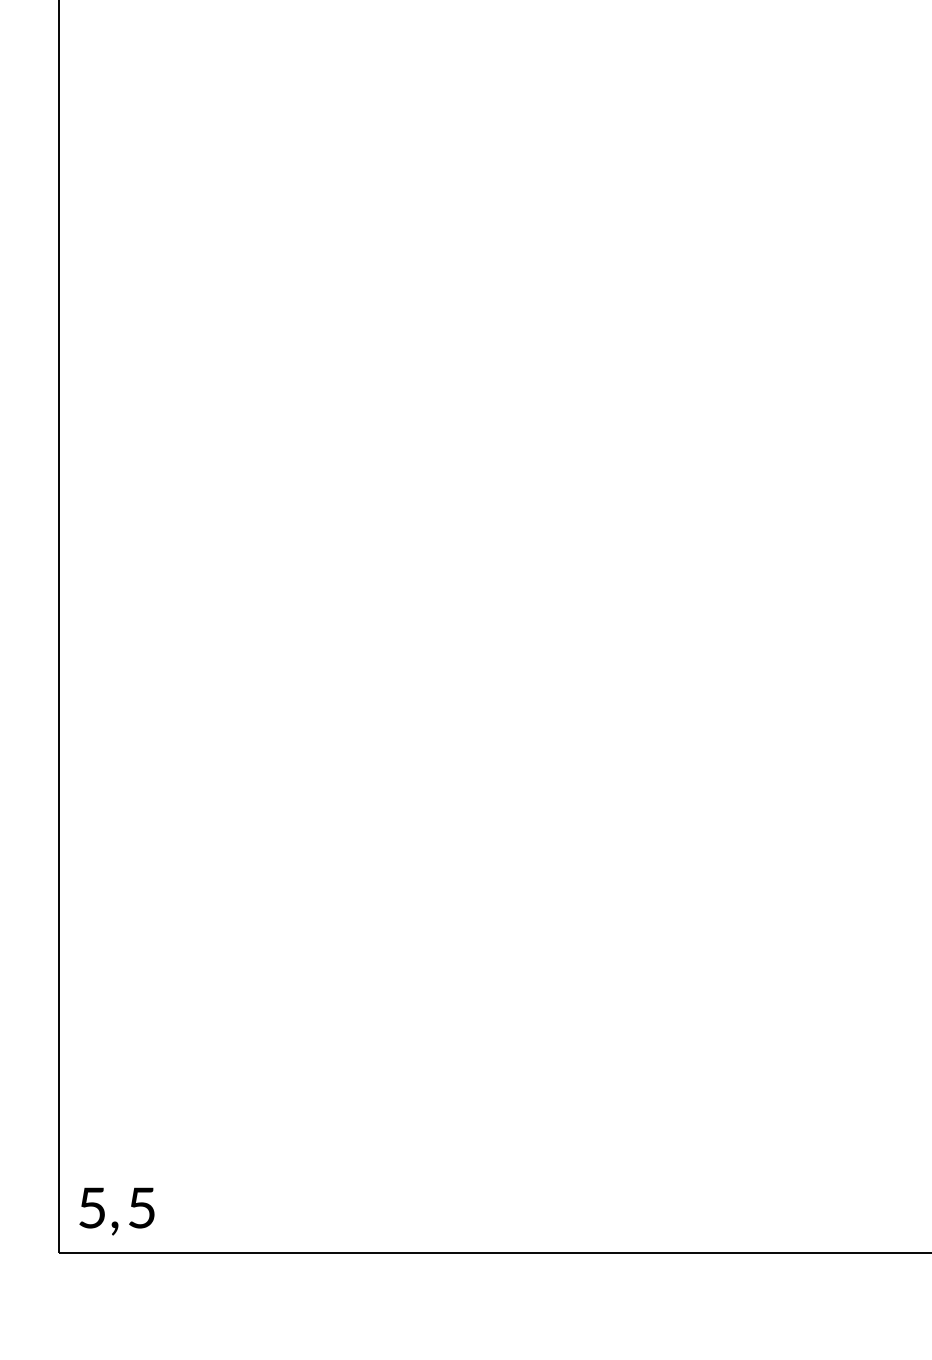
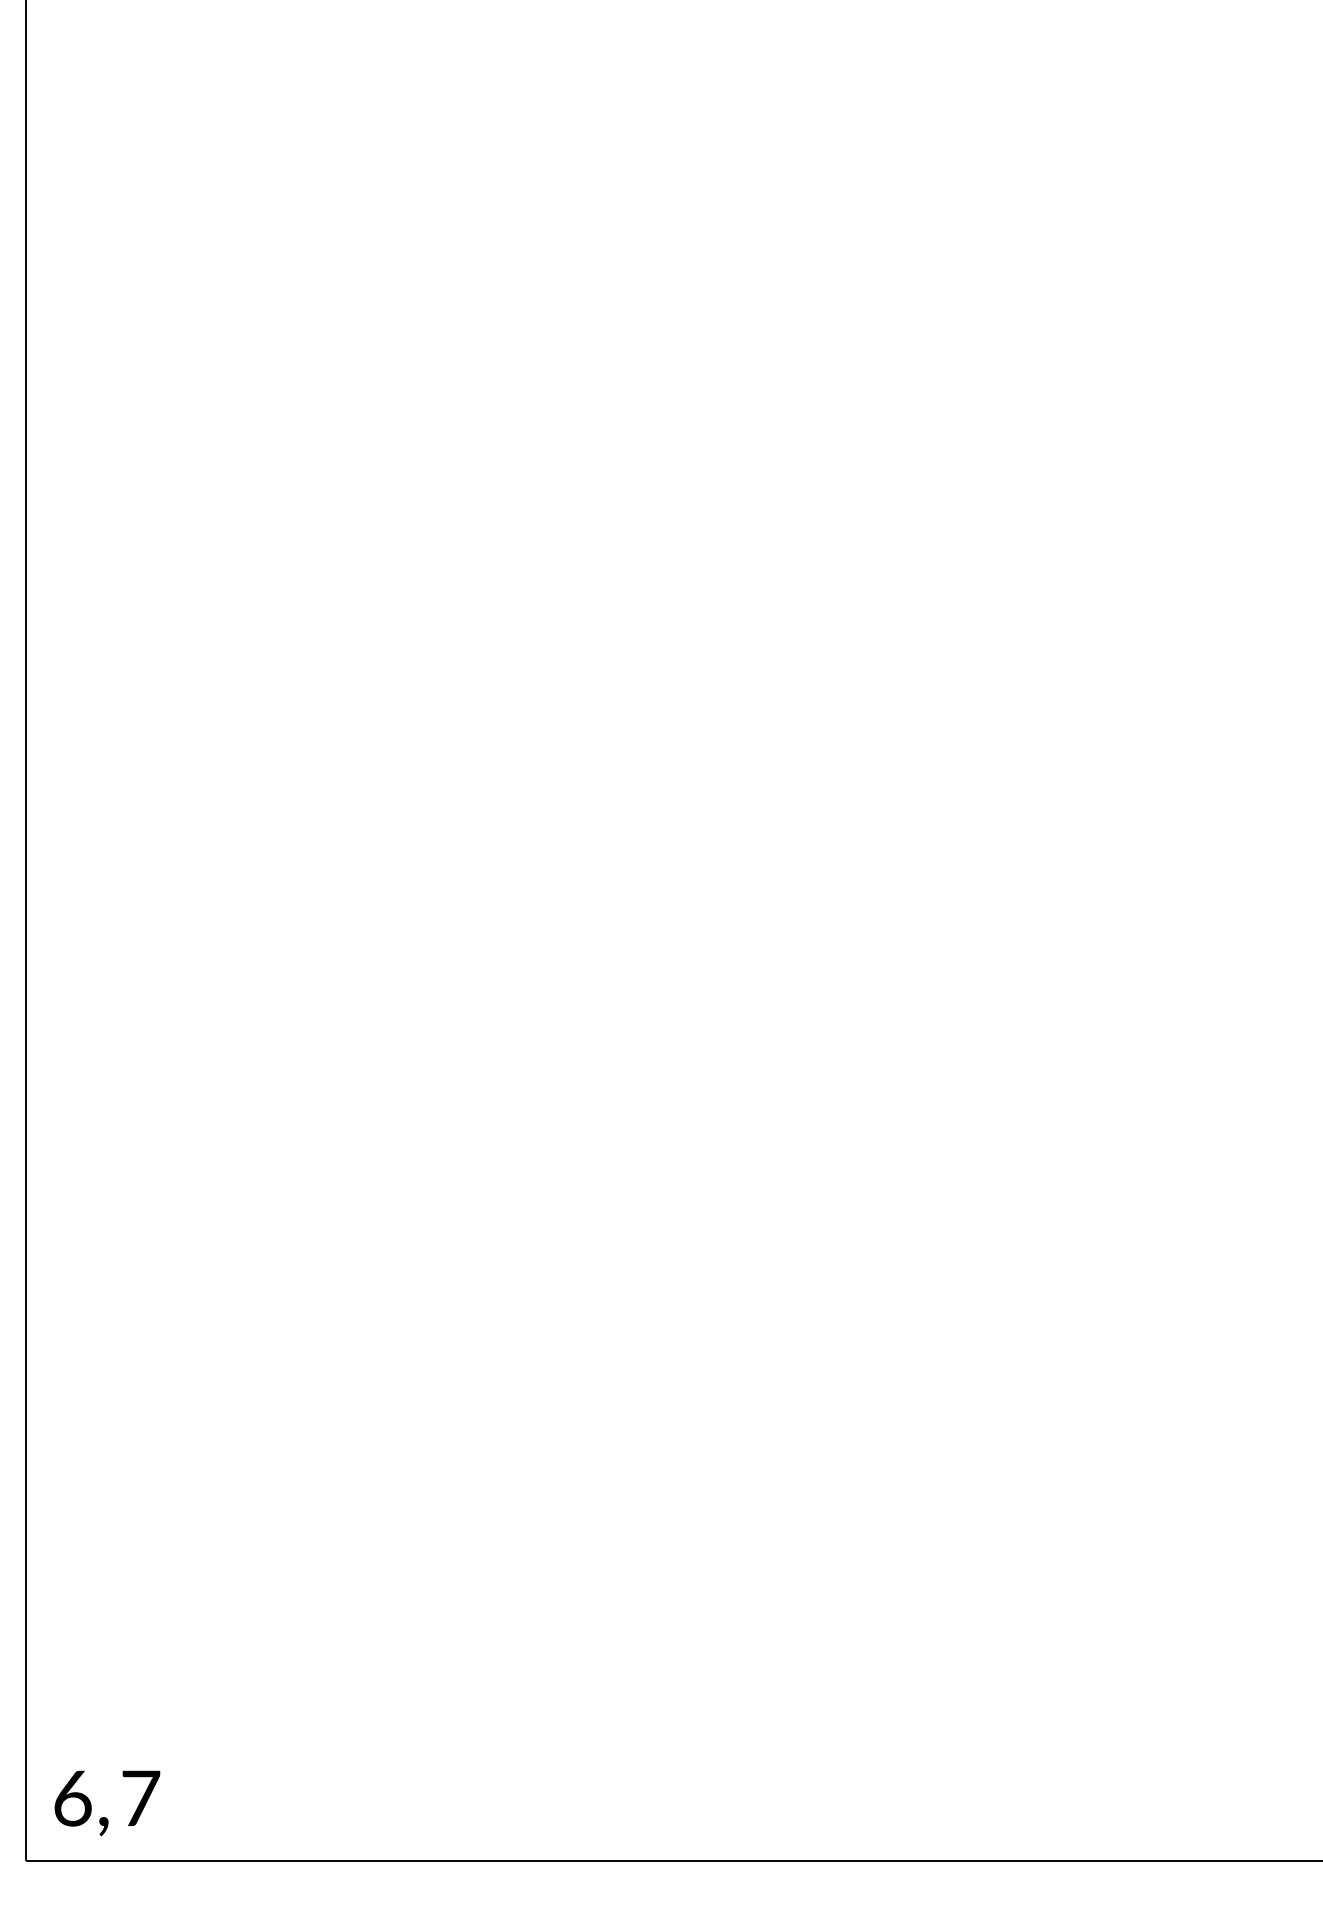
text: (92, 1208) -> (72, 1798), 5 -> 6
text: (142, 1208) -> (141, 1798), 5 -> 7

